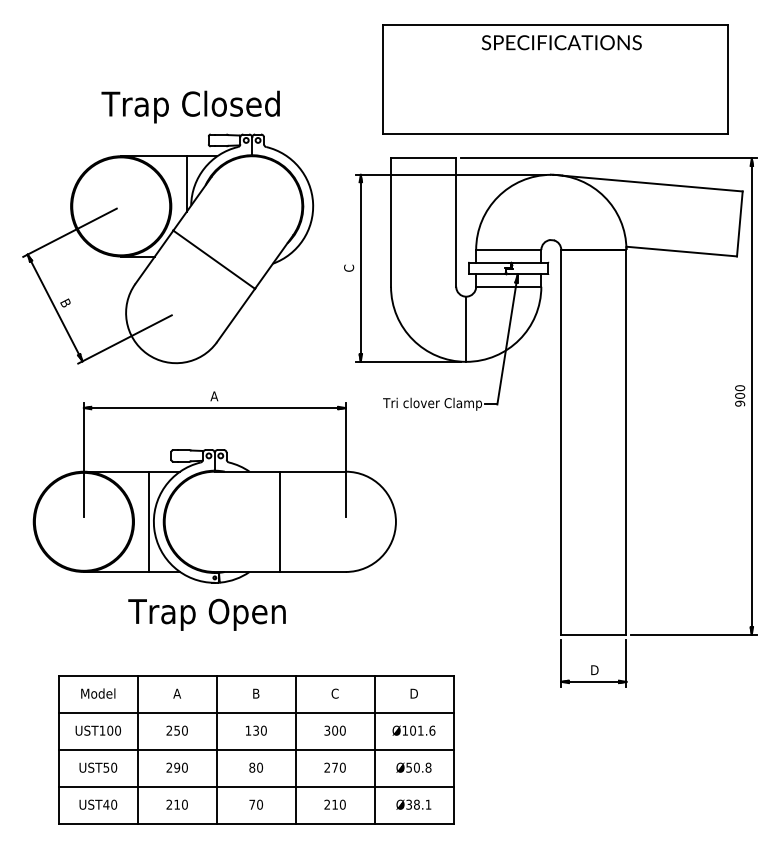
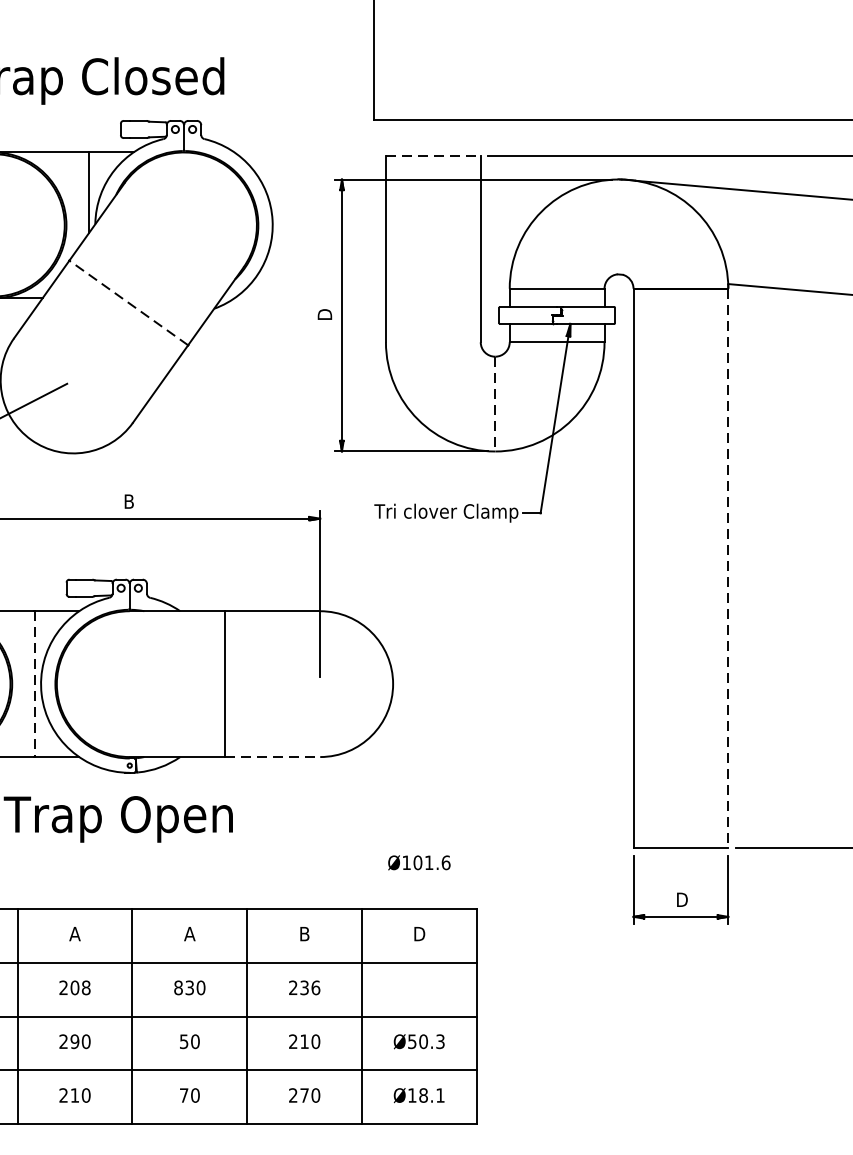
line: (423, 158) -> (433, 155), solid -> dashed
line: (213, 259) -> (127, 302), solid -> dashed
text: (349, 267) -> (325, 314), C -> D
line: (466, 329) -> (495, 404), solid -> dashed
text: (214, 396) -> (129, 501), A -> B
line: (626, 442) -> (728, 568), solid -> dashed
line: (149, 522) -> (34, 685), solid -> dashed
line: (313, 571) -> (273, 756), solid -> dashed
text: (255, 693) -> (188, 933), B -> A
text: (334, 693) -> (303, 933), C -> B
text: (180, 730) -> (79, 987), 250 -> 208
text: (248, 730) -> (178, 987), 130 -> 830
text: (334, 730) -> (303, 987), 300 -> 236
text: (413, 730) -> (418, 862), moved
text: (252, 767) -> (184, 1041), 80 -> 50
text: (334, 767) -> (303, 1041), 270 -> 210
text: (428, 767) -> (440, 1041), Ø50.8 -> Ø50.3
text: (334, 804) -> (303, 1095), 210 -> 270
text: (408, 804) -> (411, 1095), Ø38.1 -> Ø18.1

